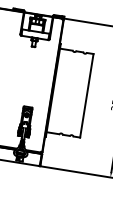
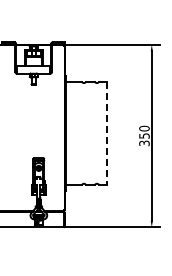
line: (86, 95) -> (107, 133), solid -> dashed

